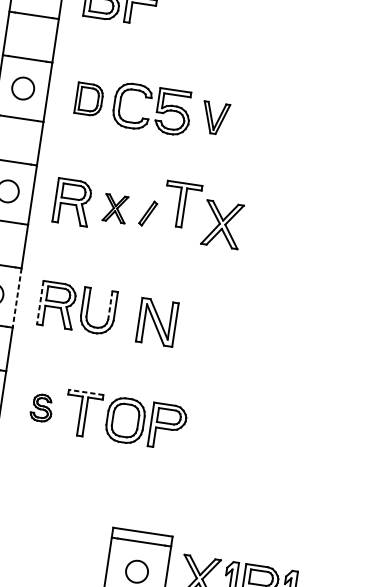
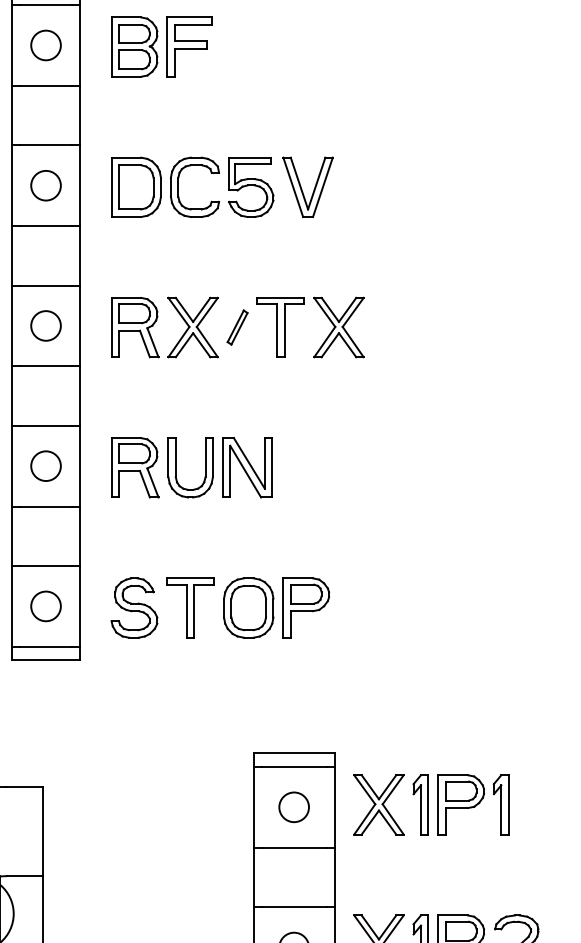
part: (89, 99) -> (136, 186), size x1.43
part: (214, 117) -> (307, 186), size x1.43
part: (181, 205) -> (280, 327), moved
part: (115, 208) -> (192, 327), size x1.67
line: (16, 298) -> (79, 466), dashed -> solid
line: (40, 302) -> (111, 467), dashed -> solid
line: (110, 305) -> (205, 457), dashed -> solid
part: (157, 322) -> (247, 467), moved
line: (86, 392) -> (190, 578), dashed -> solid
part: (41, 407) -> (134, 607), size x1.67

